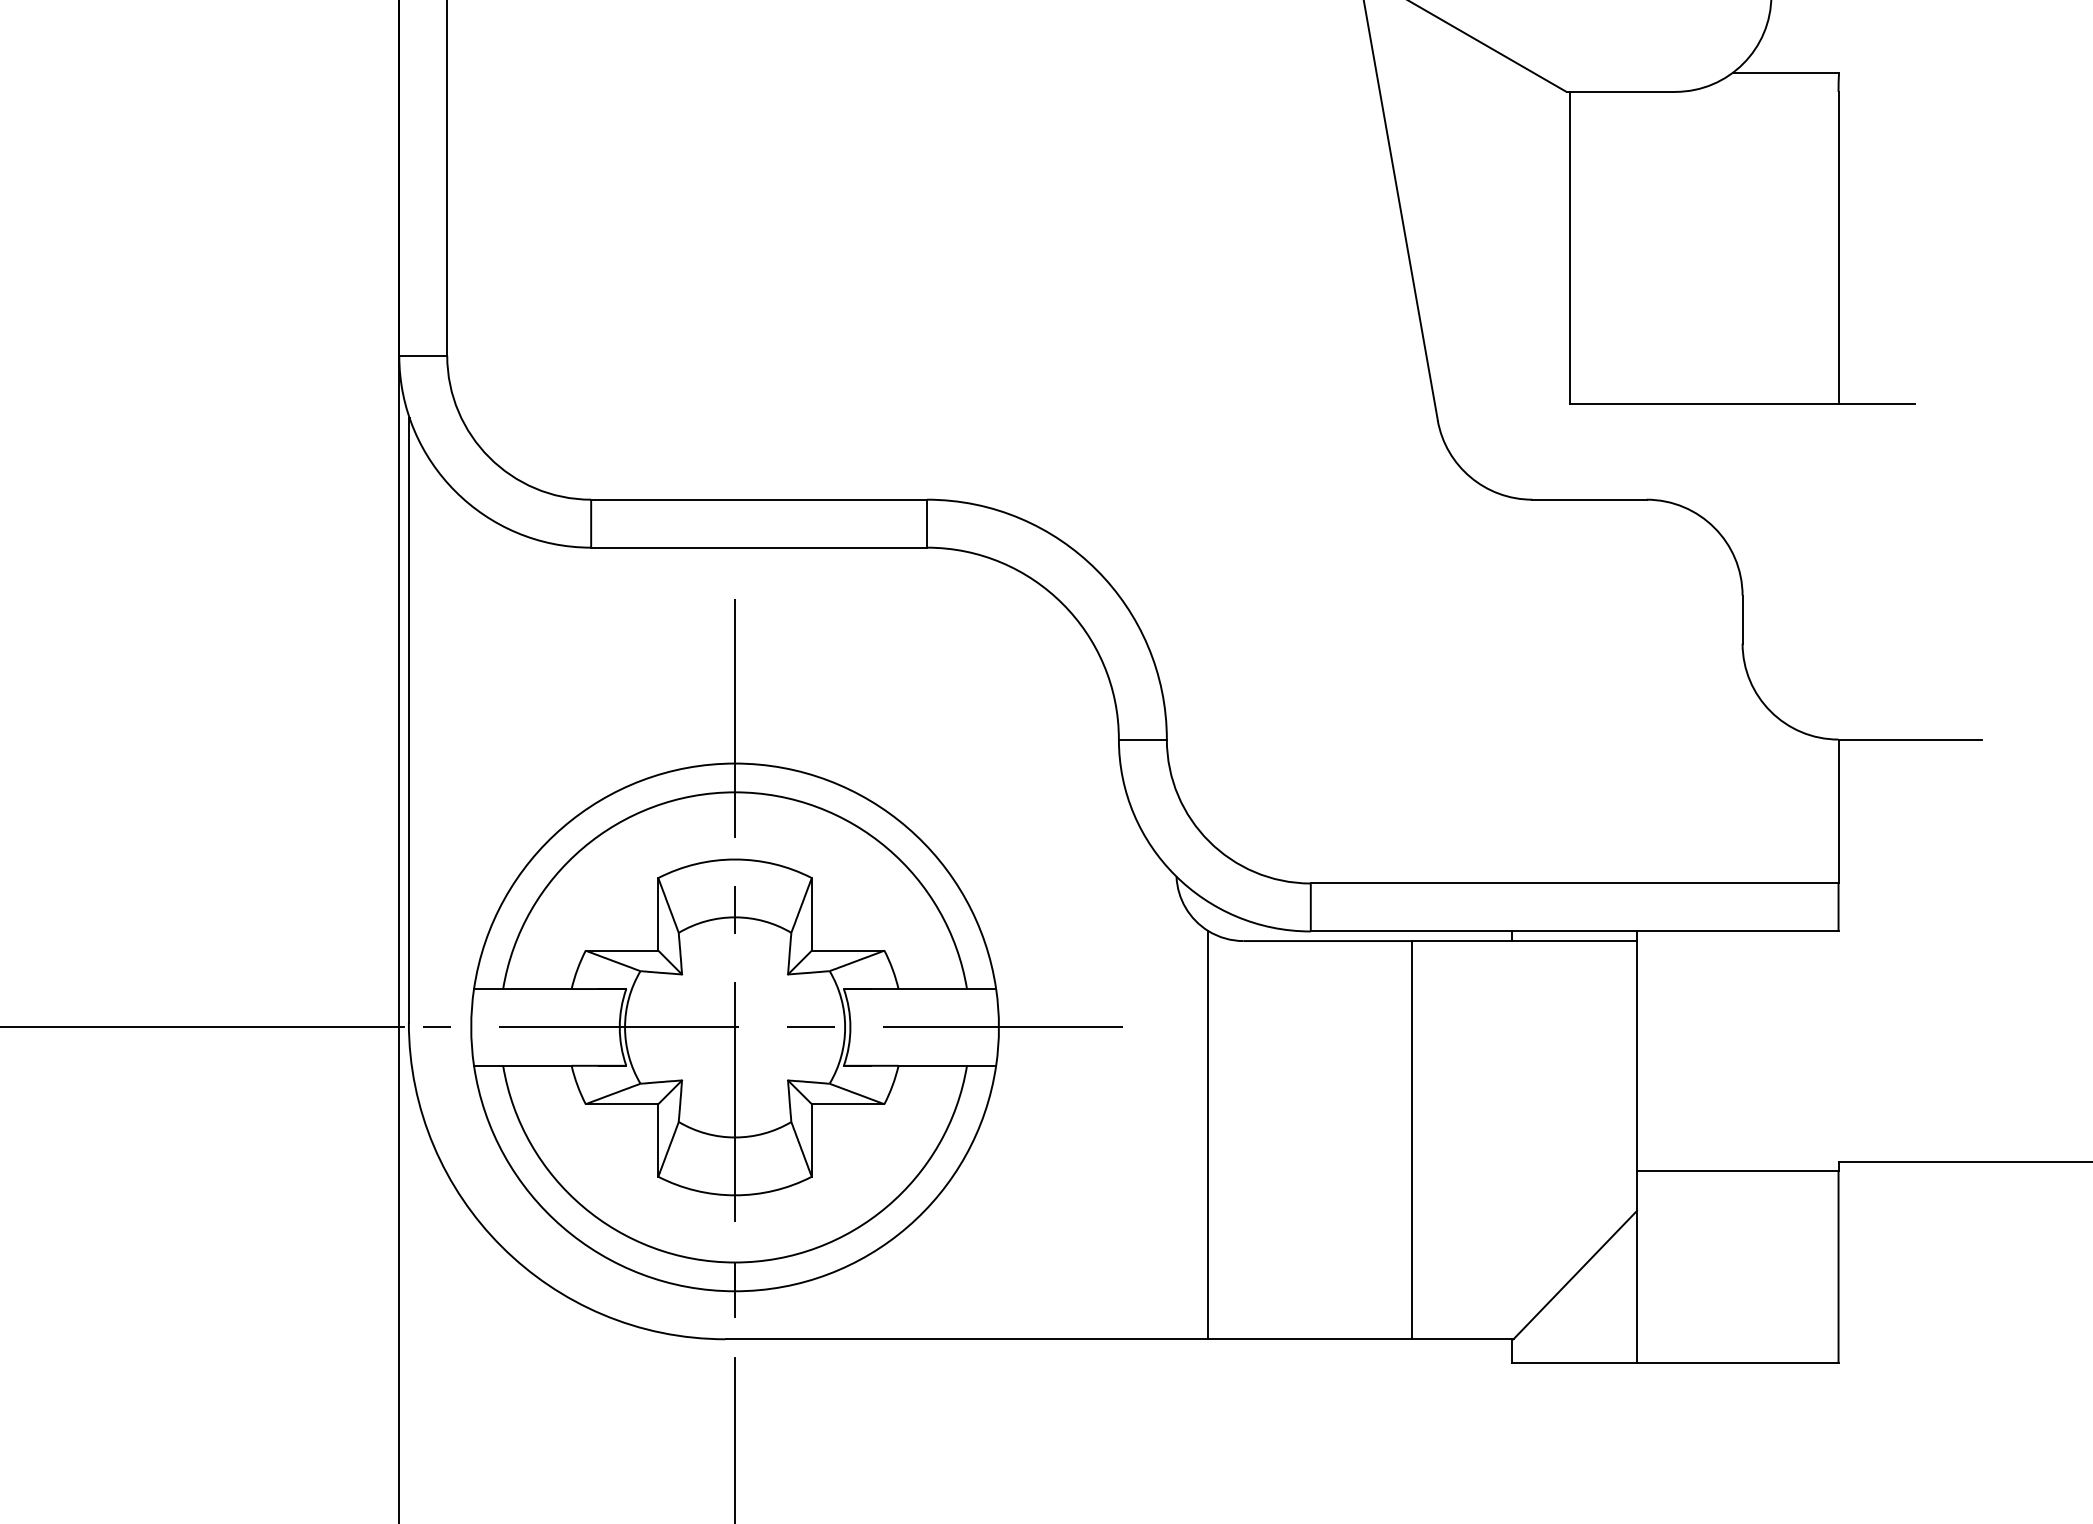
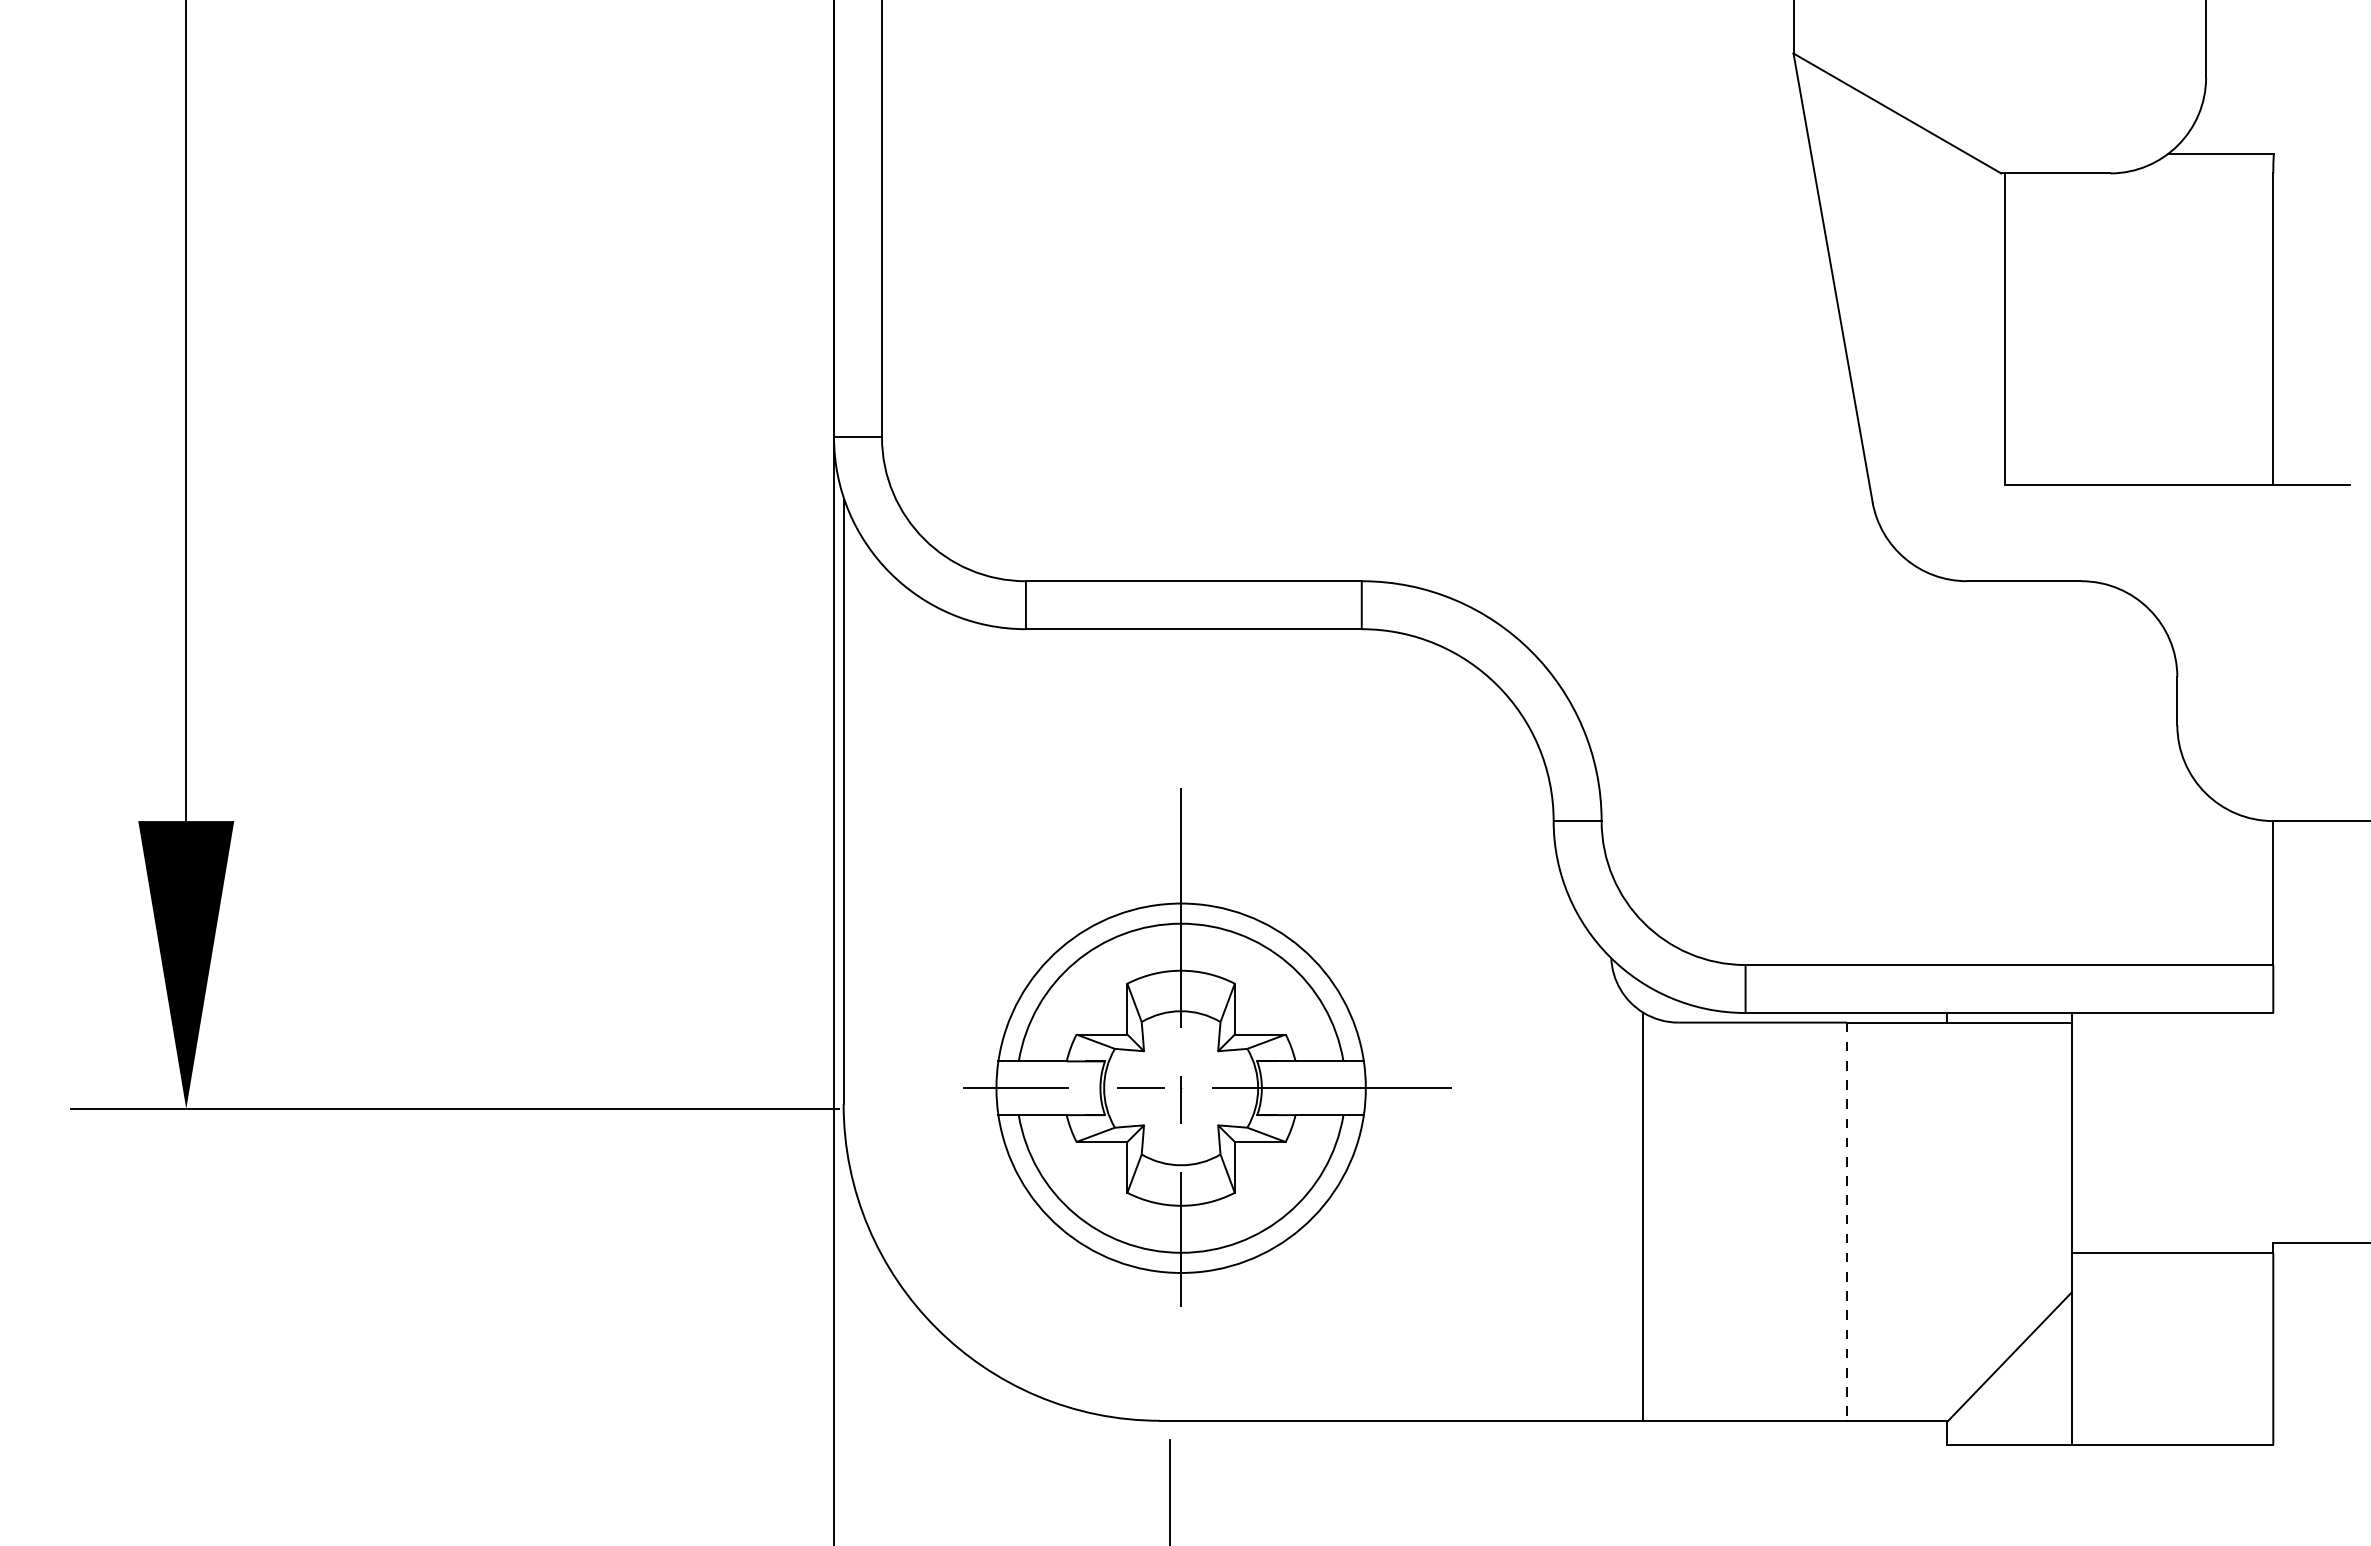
part: (772, 957) -> (1207, 1039), size x0.7
line: (1411, 1140) -> (1846, 1222), solid -> dashed

